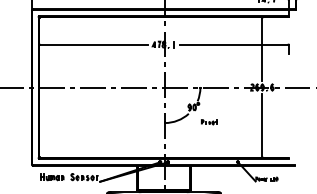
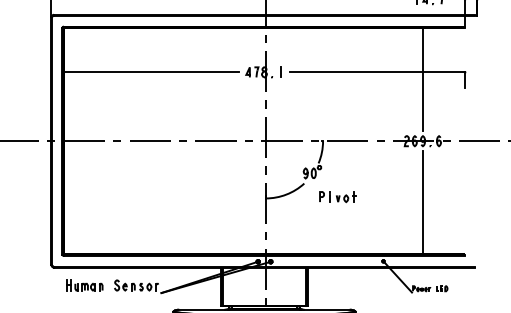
part: (209, 122) -> (337, 197), size x1.43

